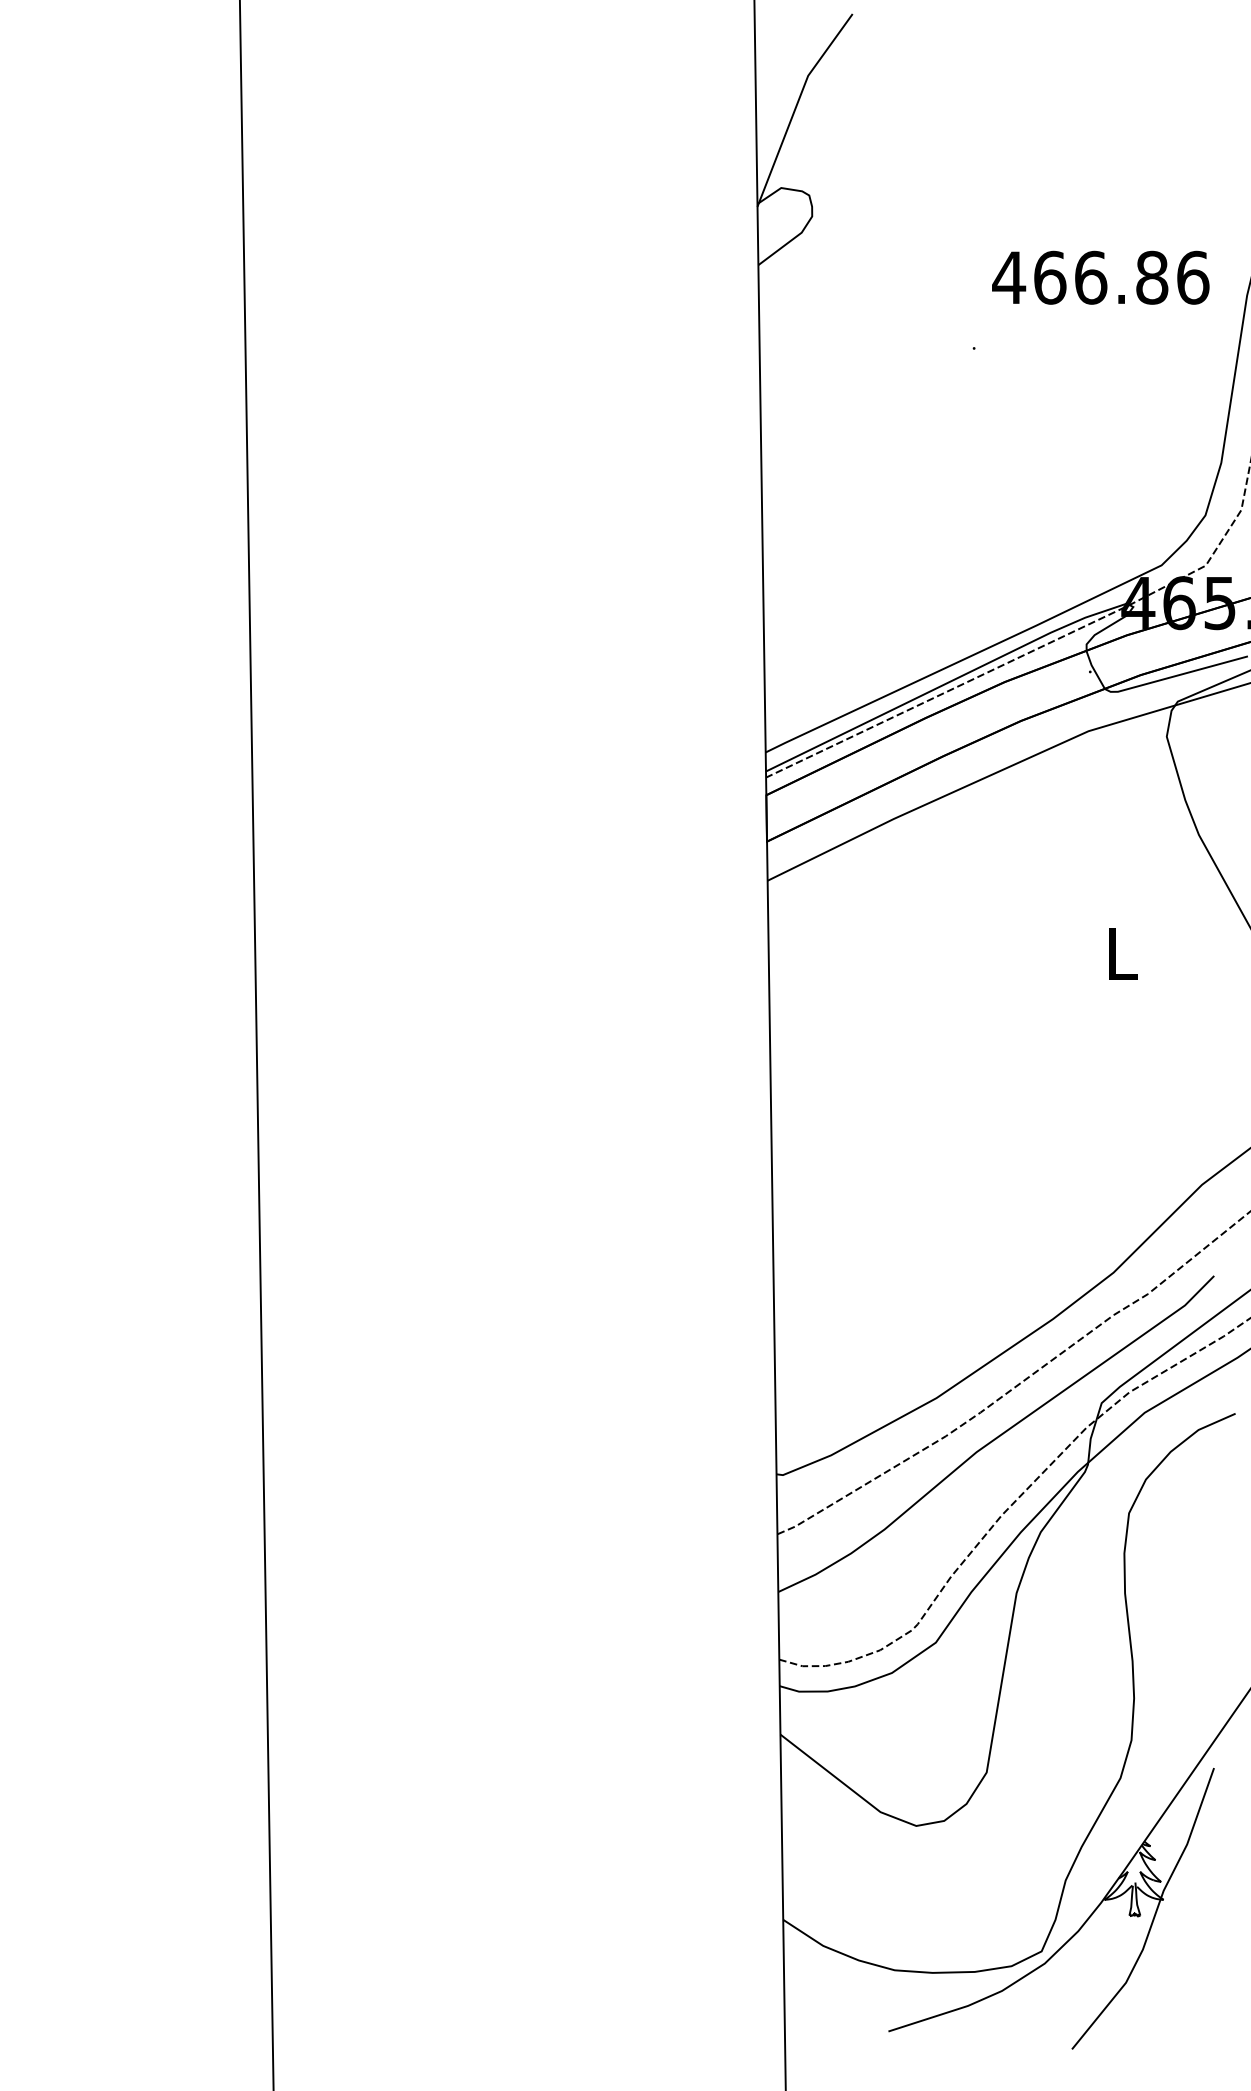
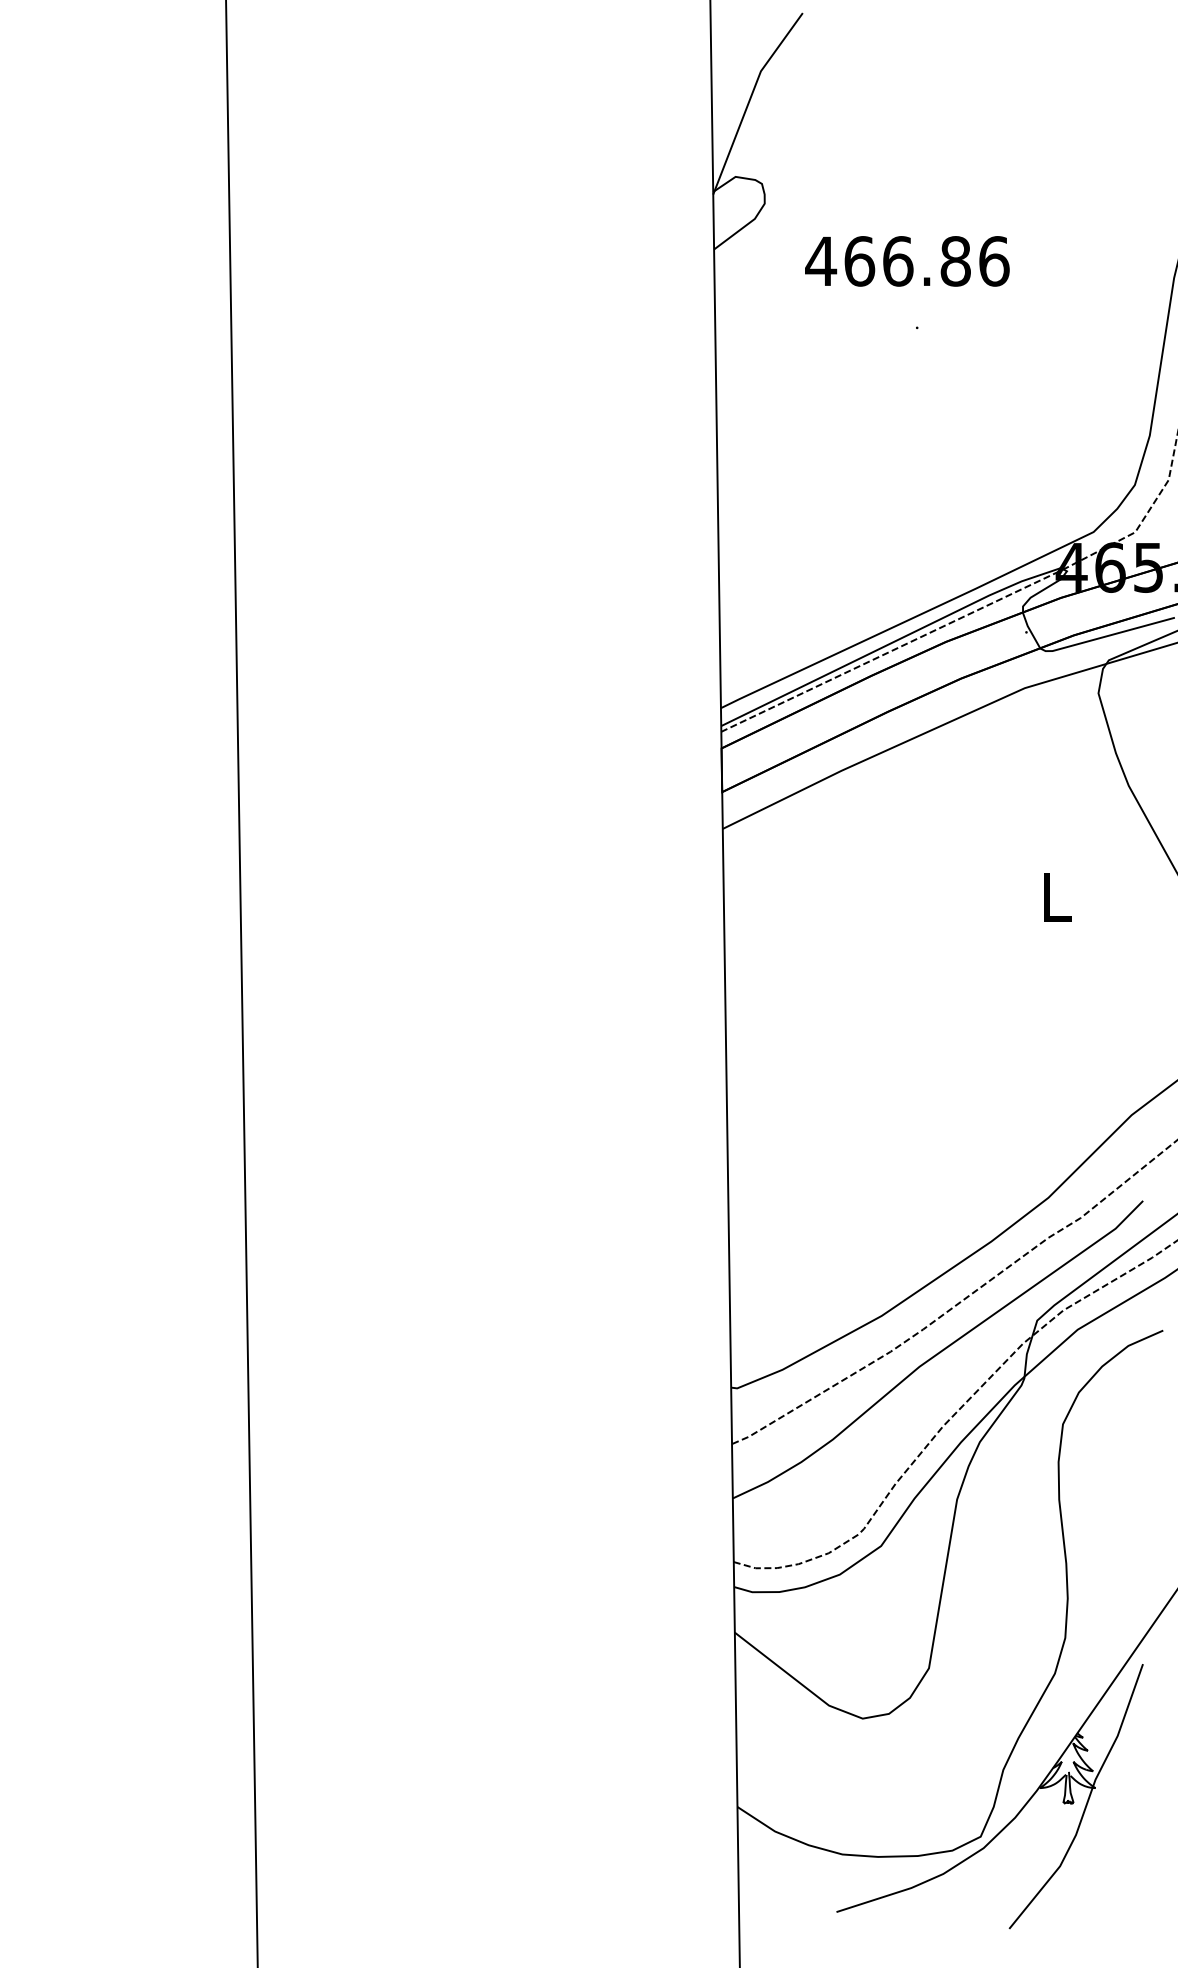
text: (1100, 277) -> (907, 261), moved

